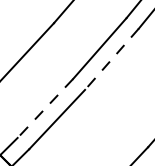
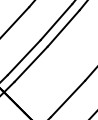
line: (111, 59) -> (63, 28), dashed -> solid
line: (44, 109) -> (23, 58), dashed -> solid

